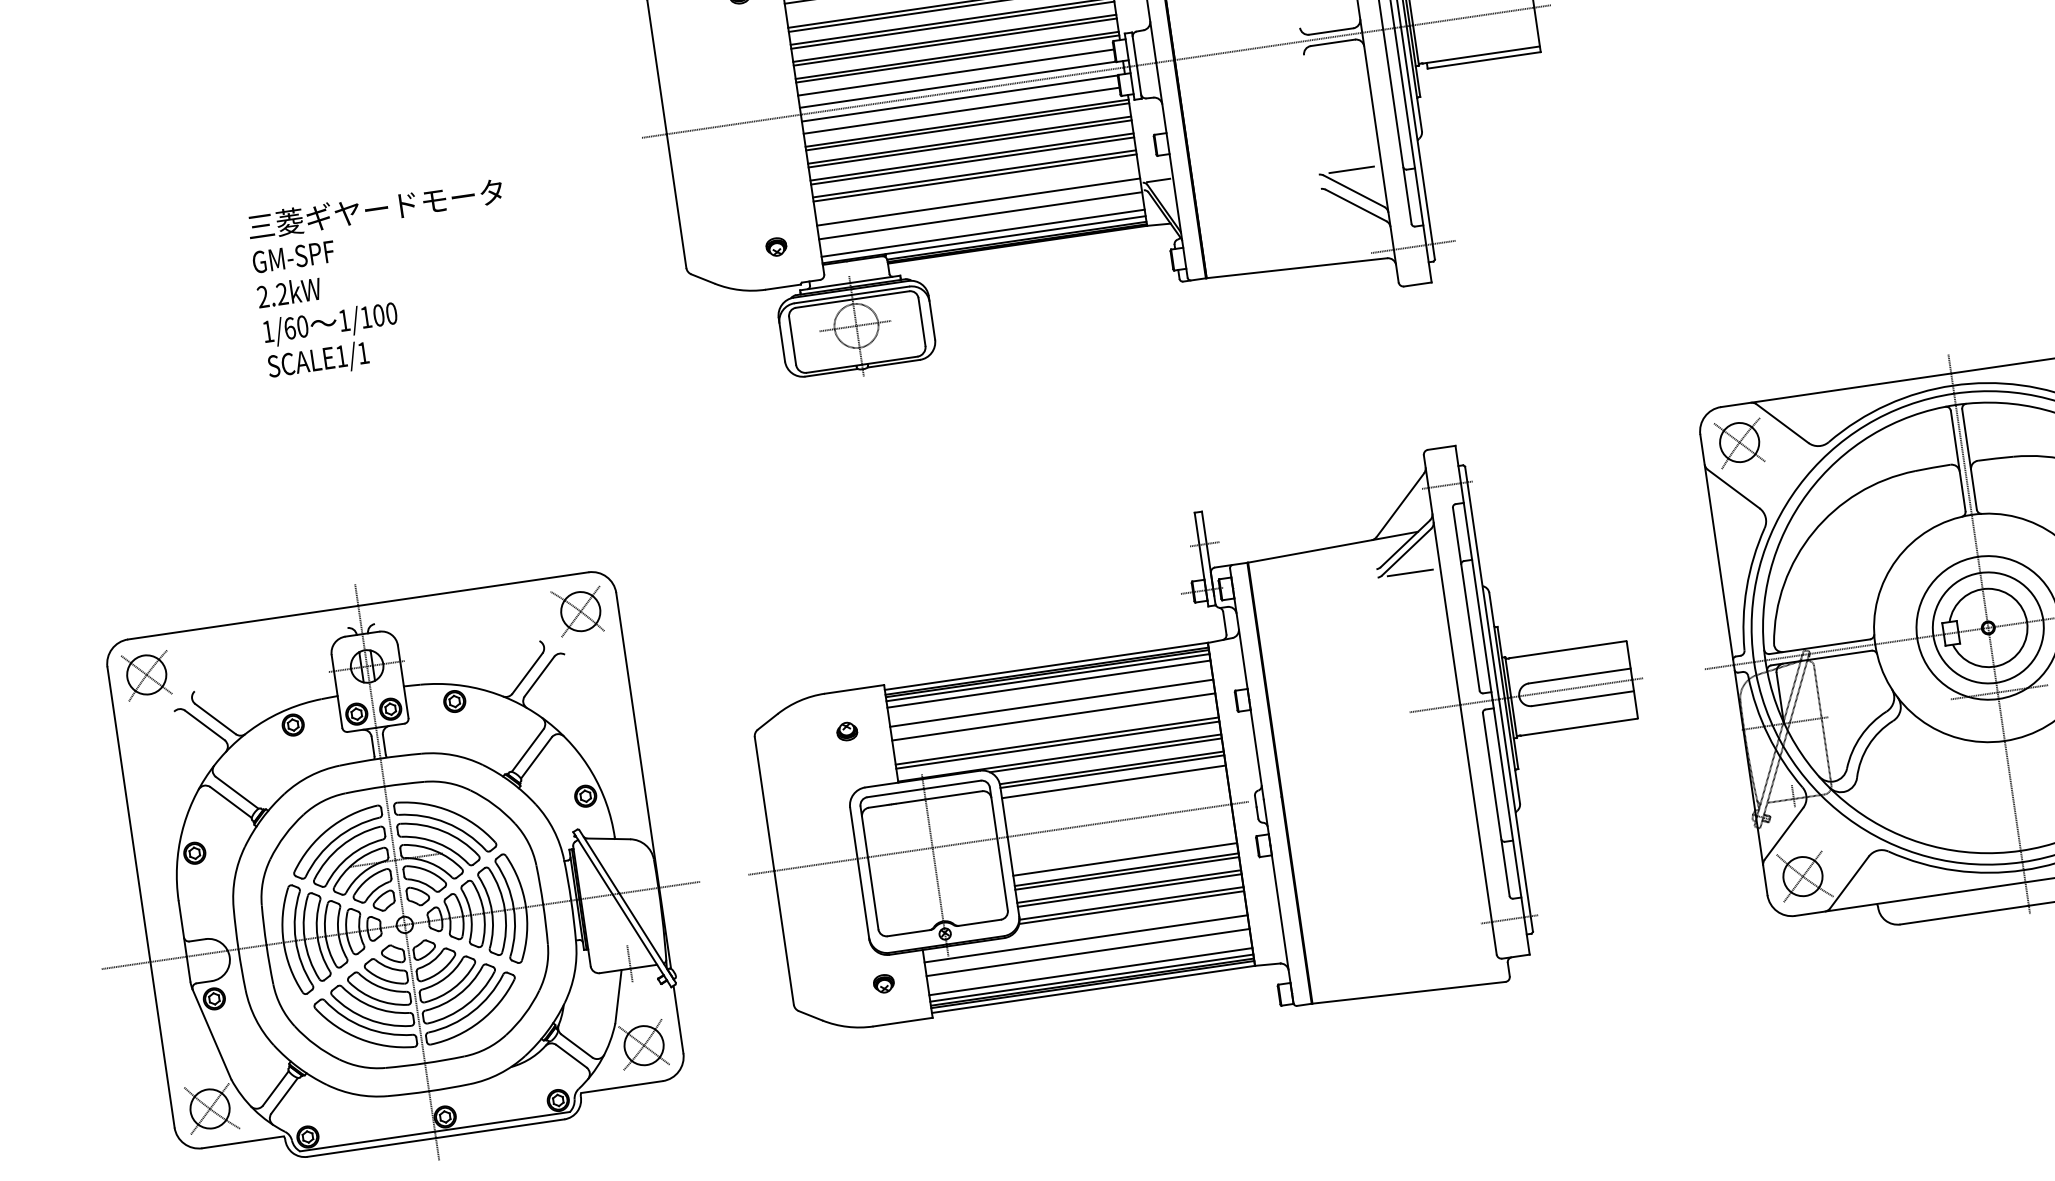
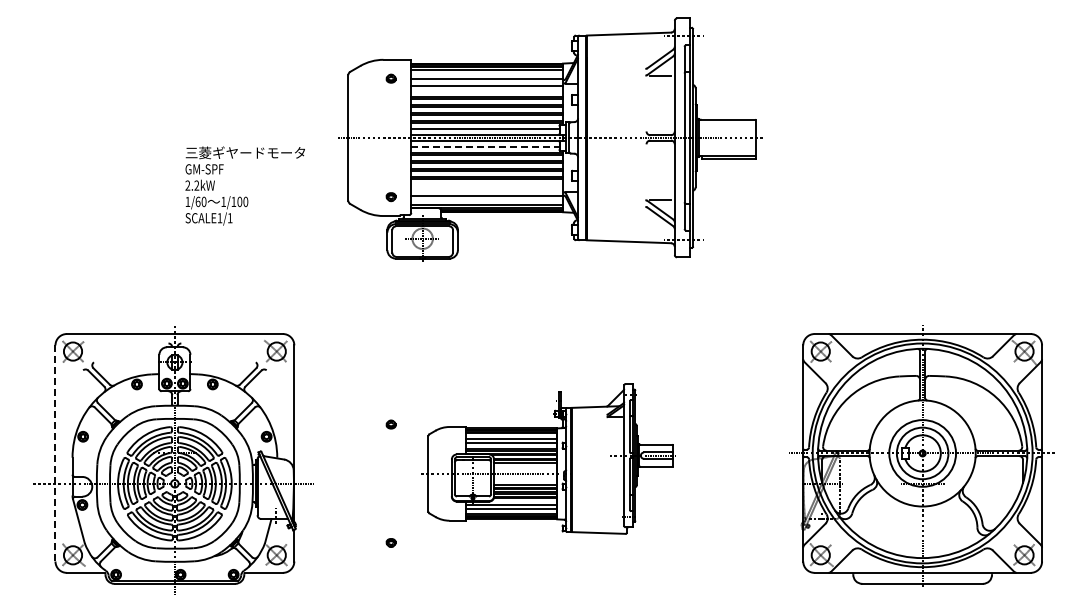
line: (961, 109) -> (485, 146), solid -> dashed
line: (977, 203) -> (486, 190), removed
text: (383, 279) -> (244, 185), moved
part: (1192, 754) -> (548, 458), size x0.6
line: (141, 897) -> (55, 453), solid -> dashed

